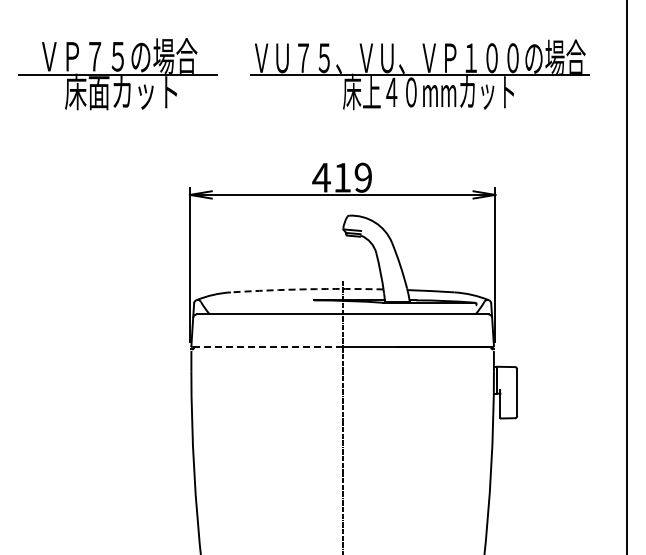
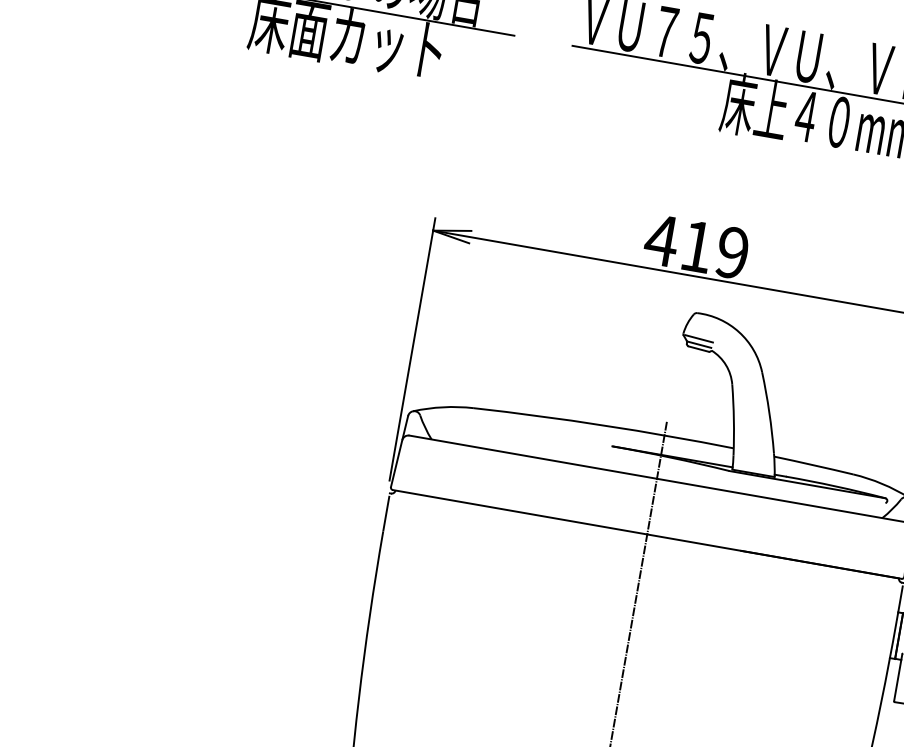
arc: (307, 289) -> (604, 425), dashed -> solid
line: (267, 347) -> (519, 512), dashed -> solid

